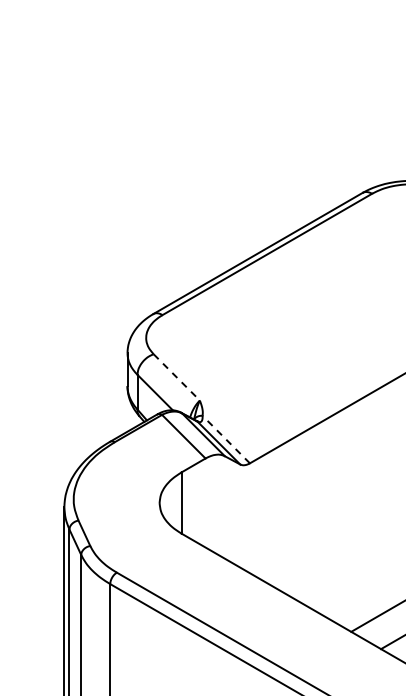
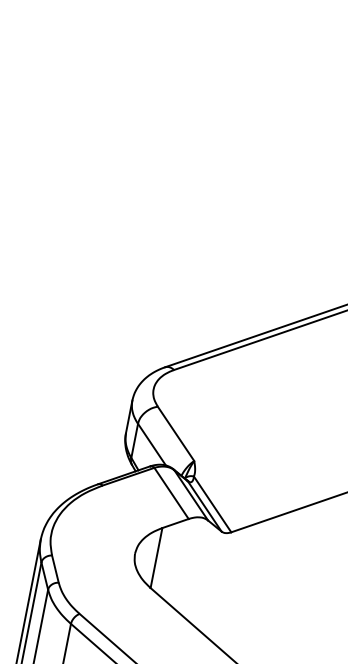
line: (176, 377) -> (175, 433), dashed -> solid
line: (226, 439) -> (212, 504), dashed -> solid

